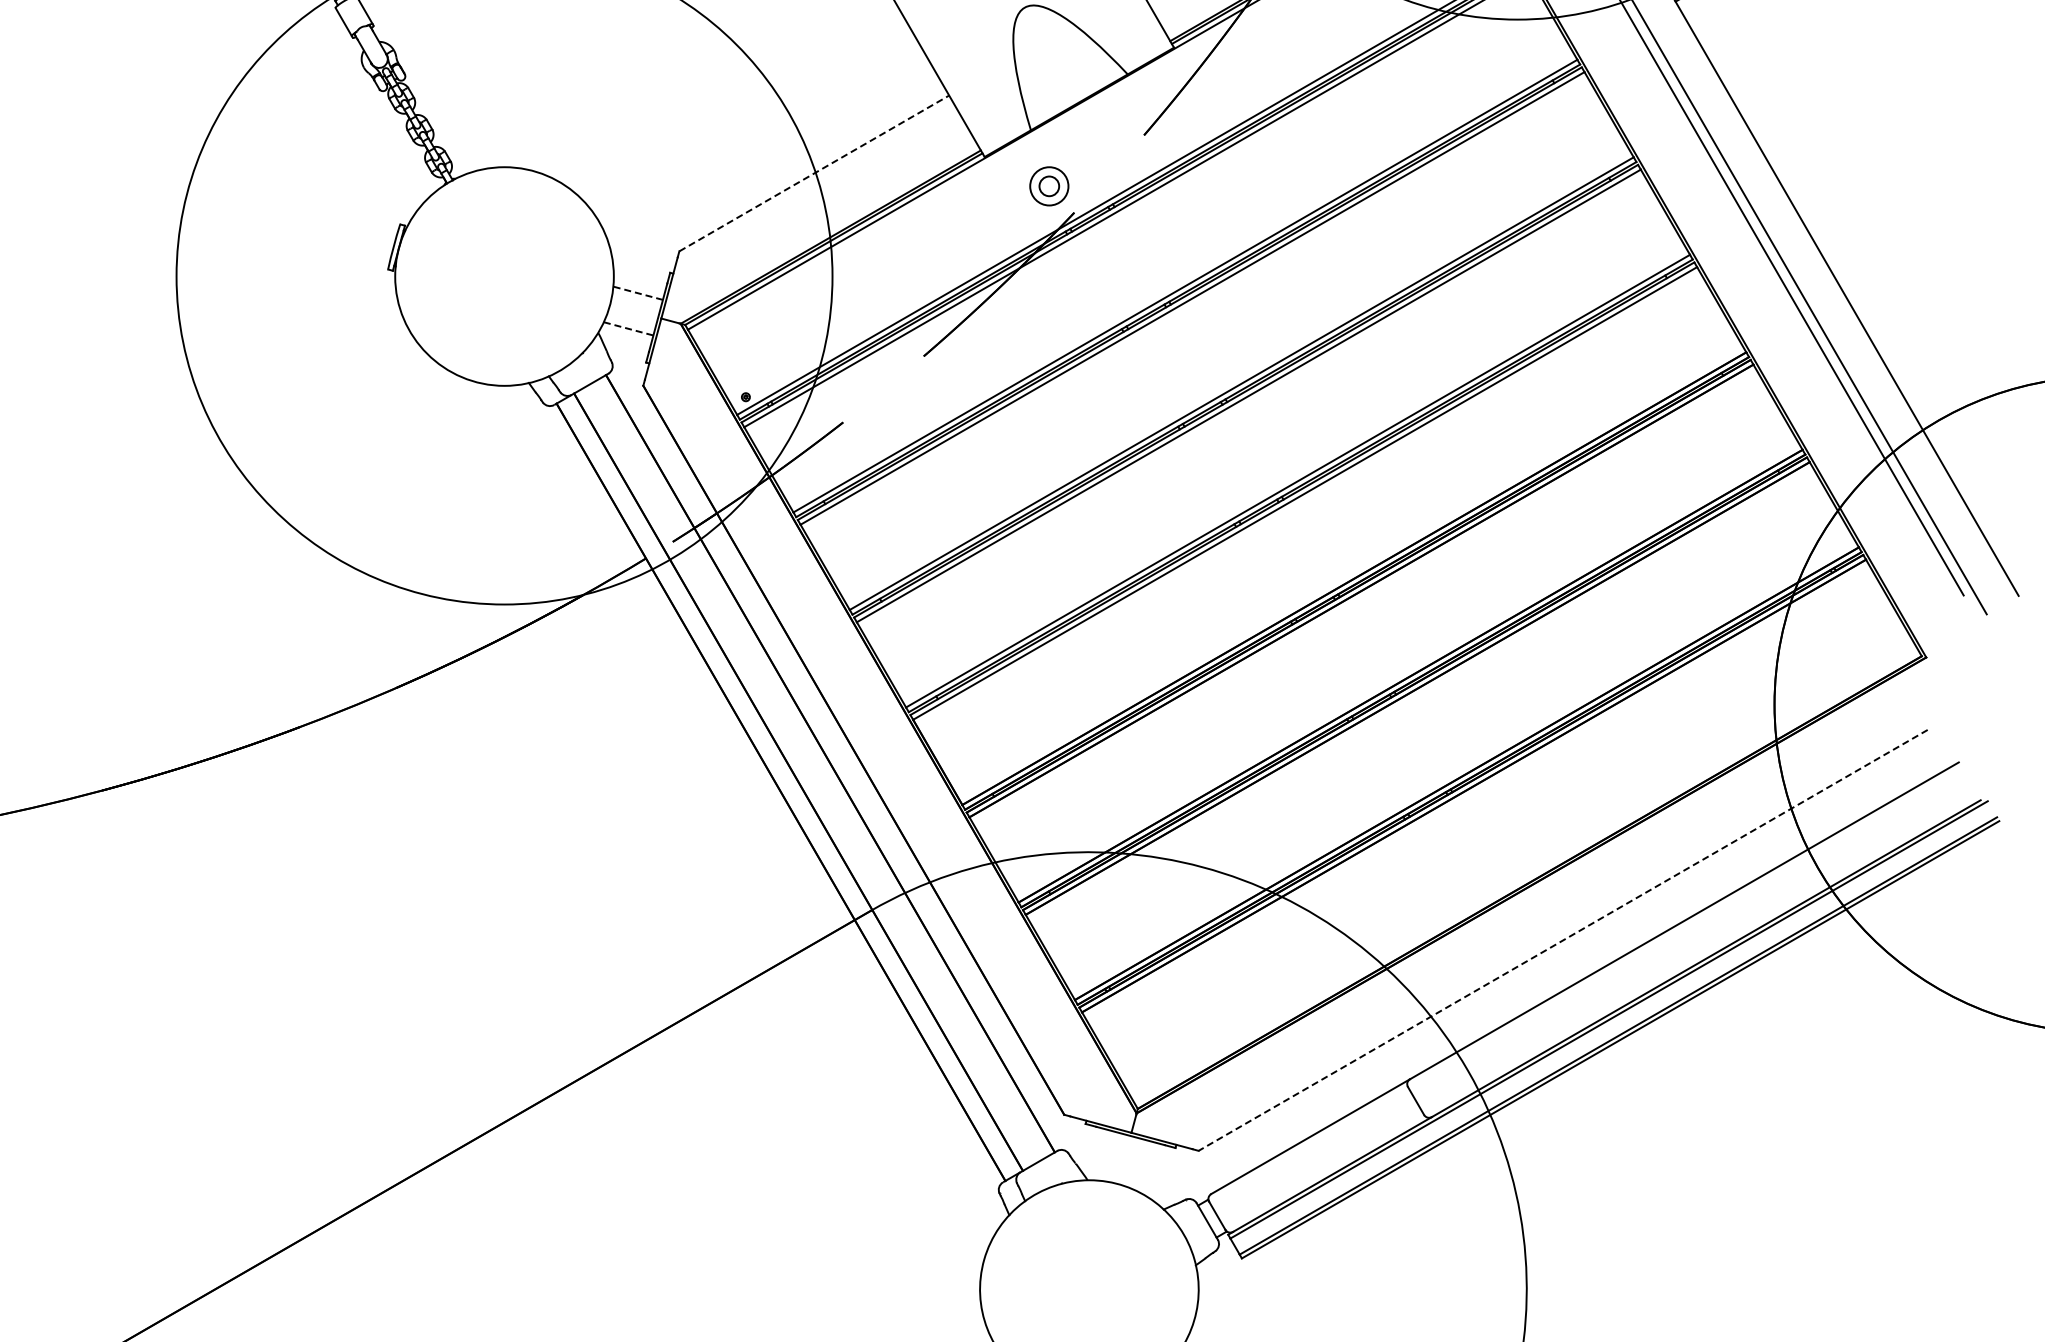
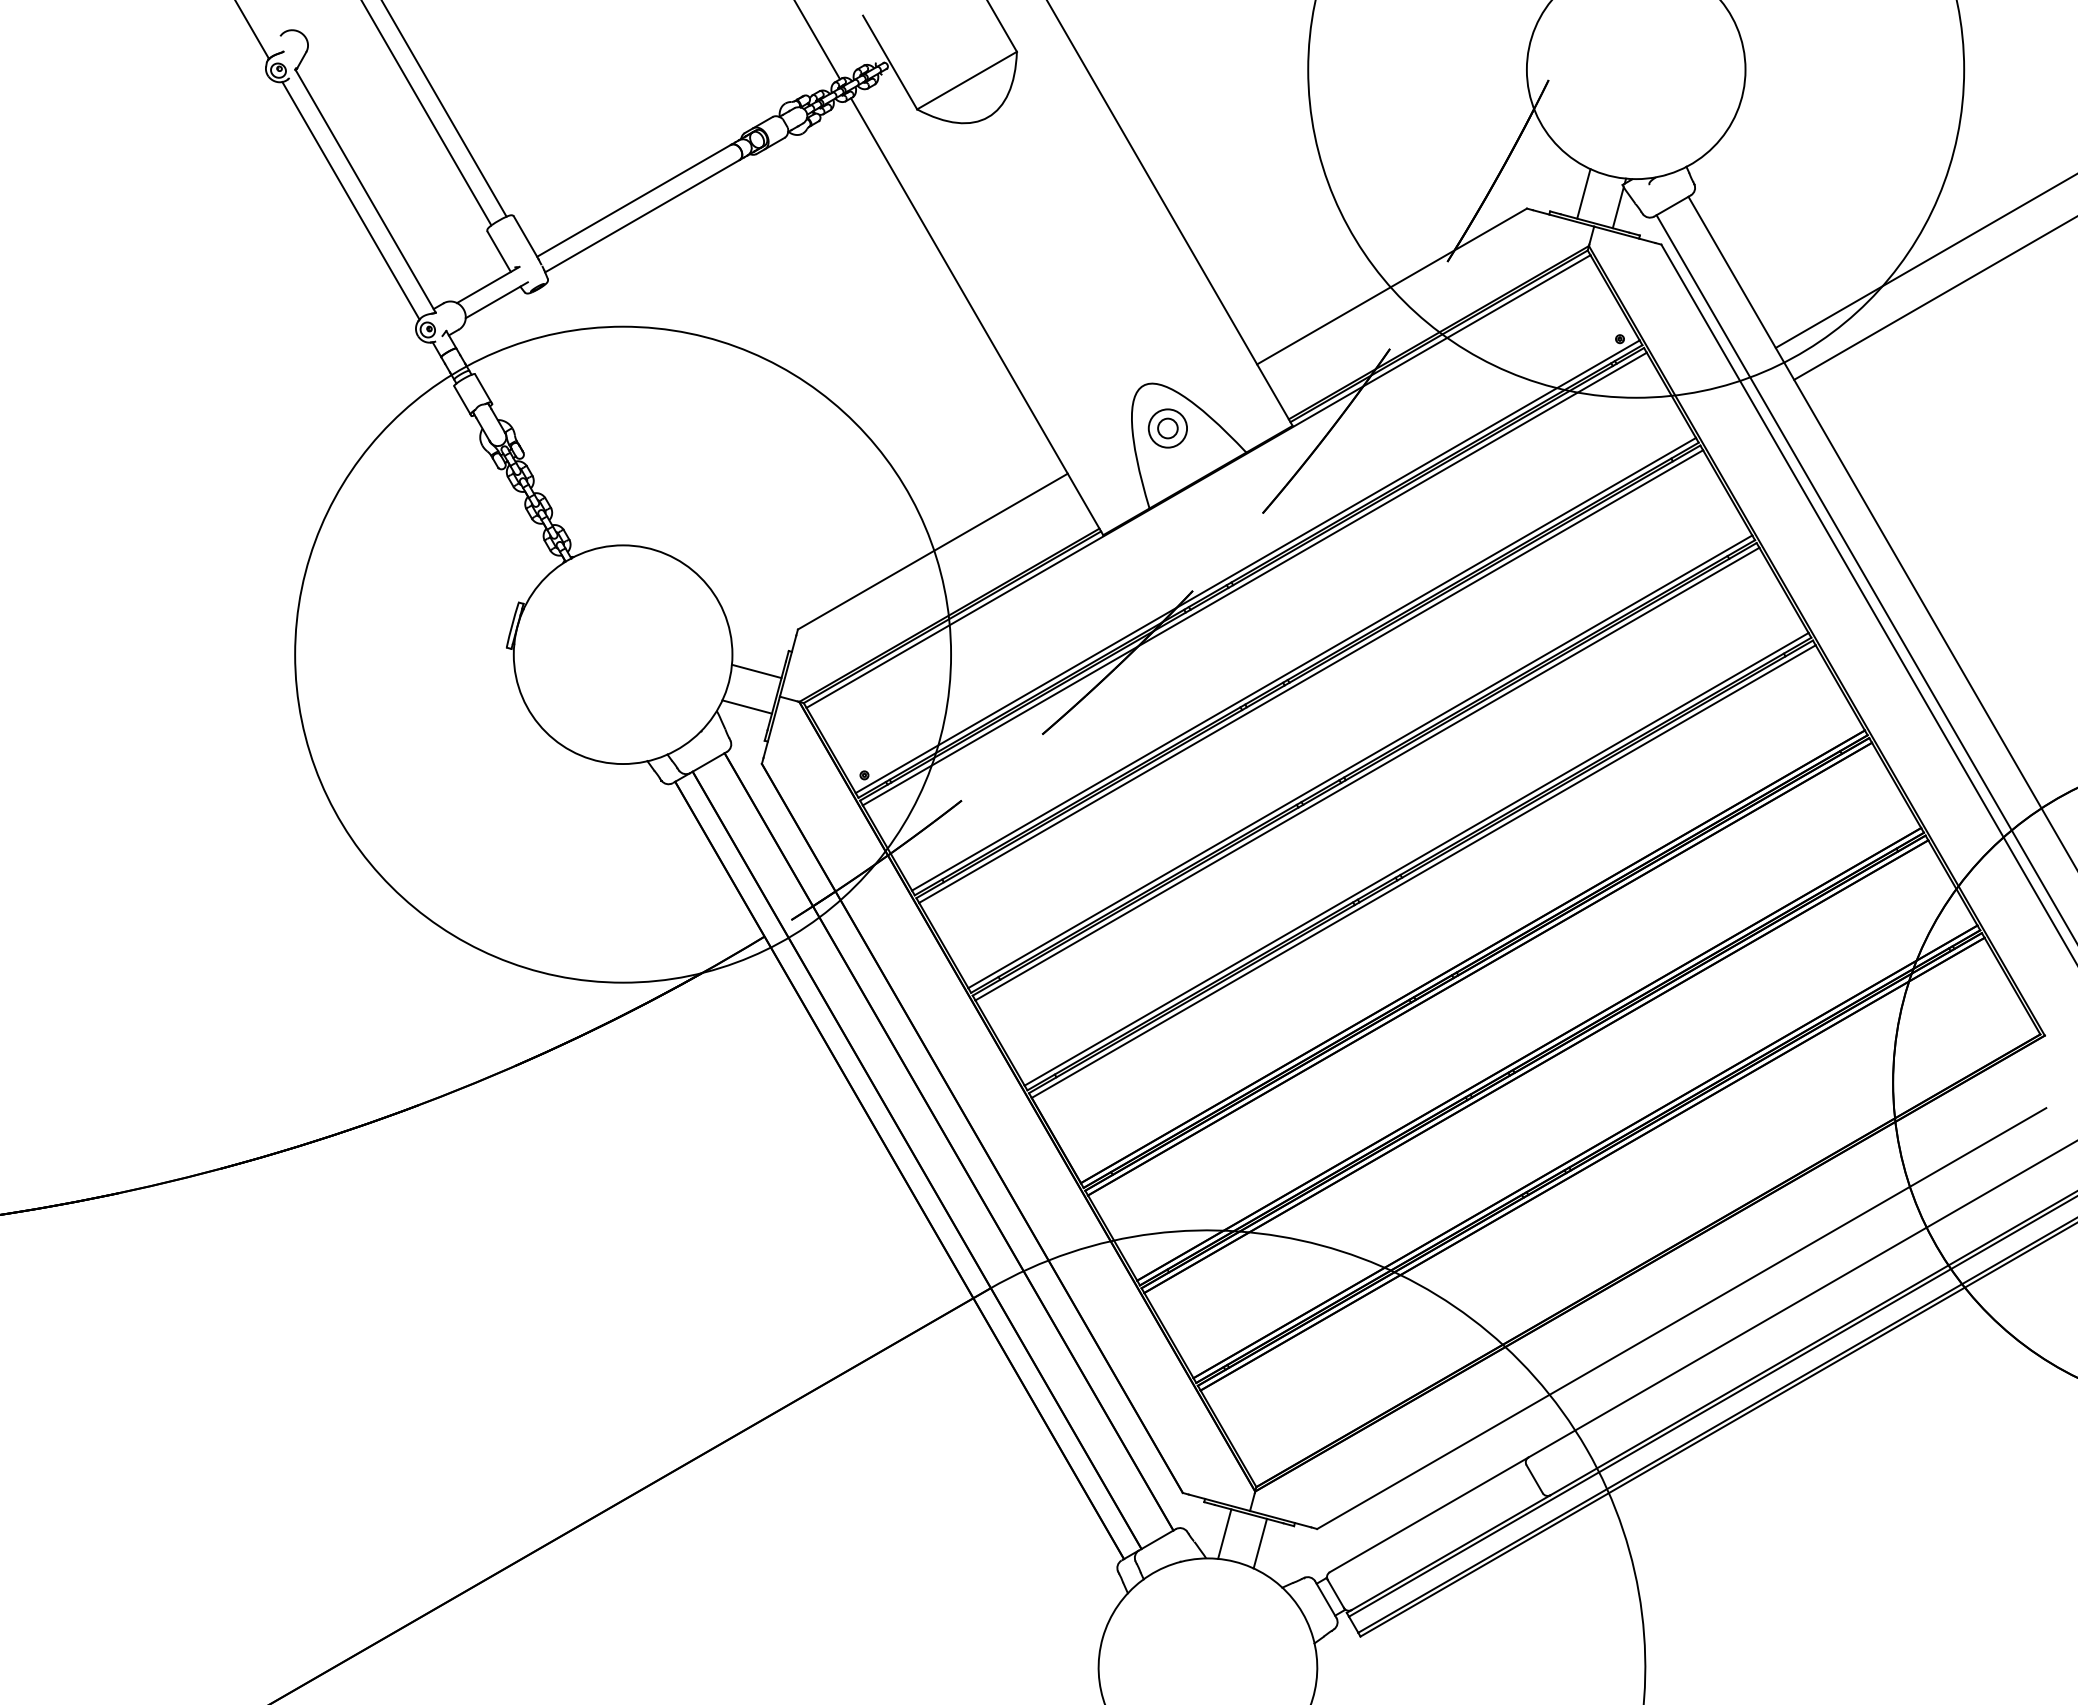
line: (813, 173) -> (932, 551), dashed -> solid
part: (1048, 186) -> (1167, 428), moved
line: (637, 293) -> (756, 671), dashed -> solid
line: (628, 329) -> (747, 707), dashed -> solid
line: (1562, 940) -> (1681, 1318), dashed -> solid
line: (1105, 1155) -> (1224, 1533), added
line: (1141, 1165) -> (1260, 1543), added

